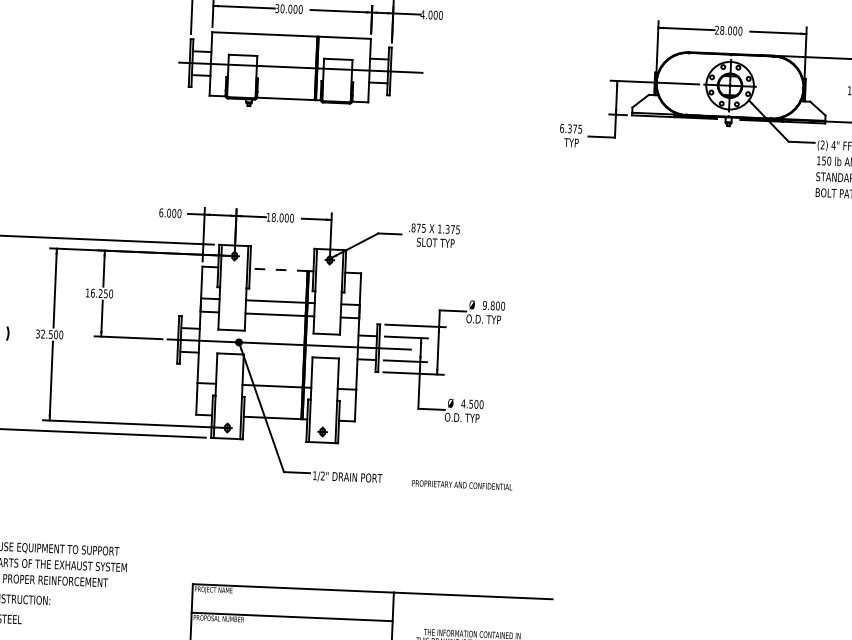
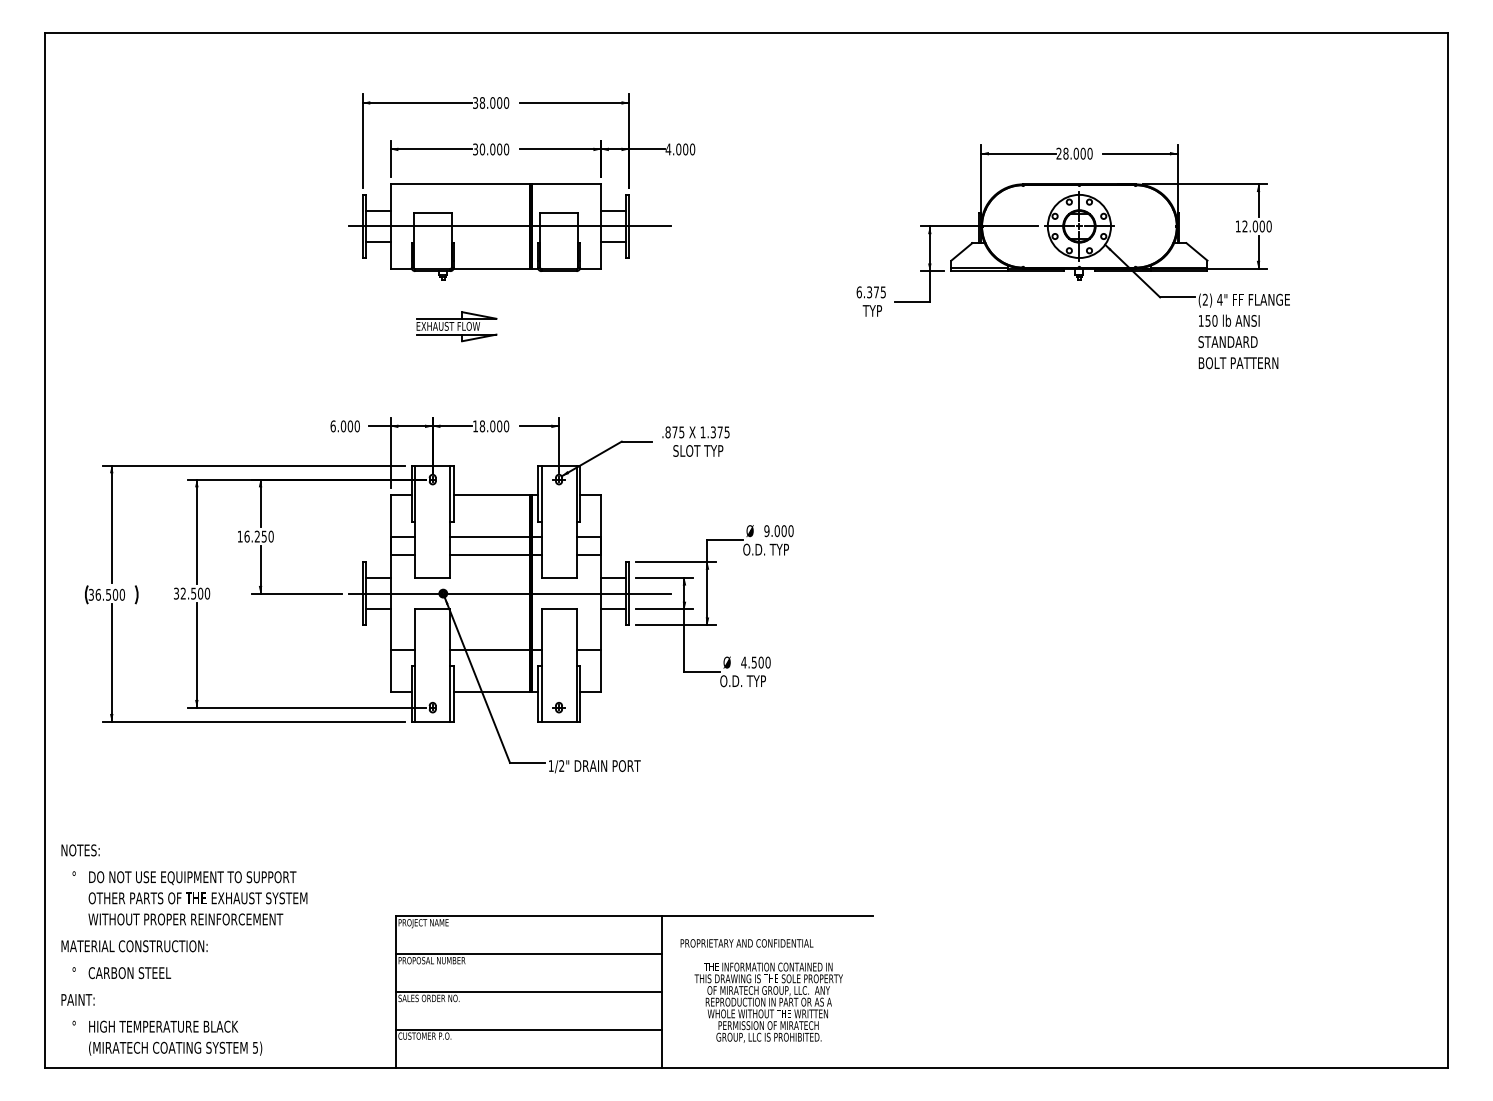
part: (257, 141) -> (456, 326), added
line: (278, 269) -> (491, 495), dashed -> solid
text: (492, 305) -> (776, 530), 9.800 -> 9.000
text: (461, 485) -> (746, 943), moved

